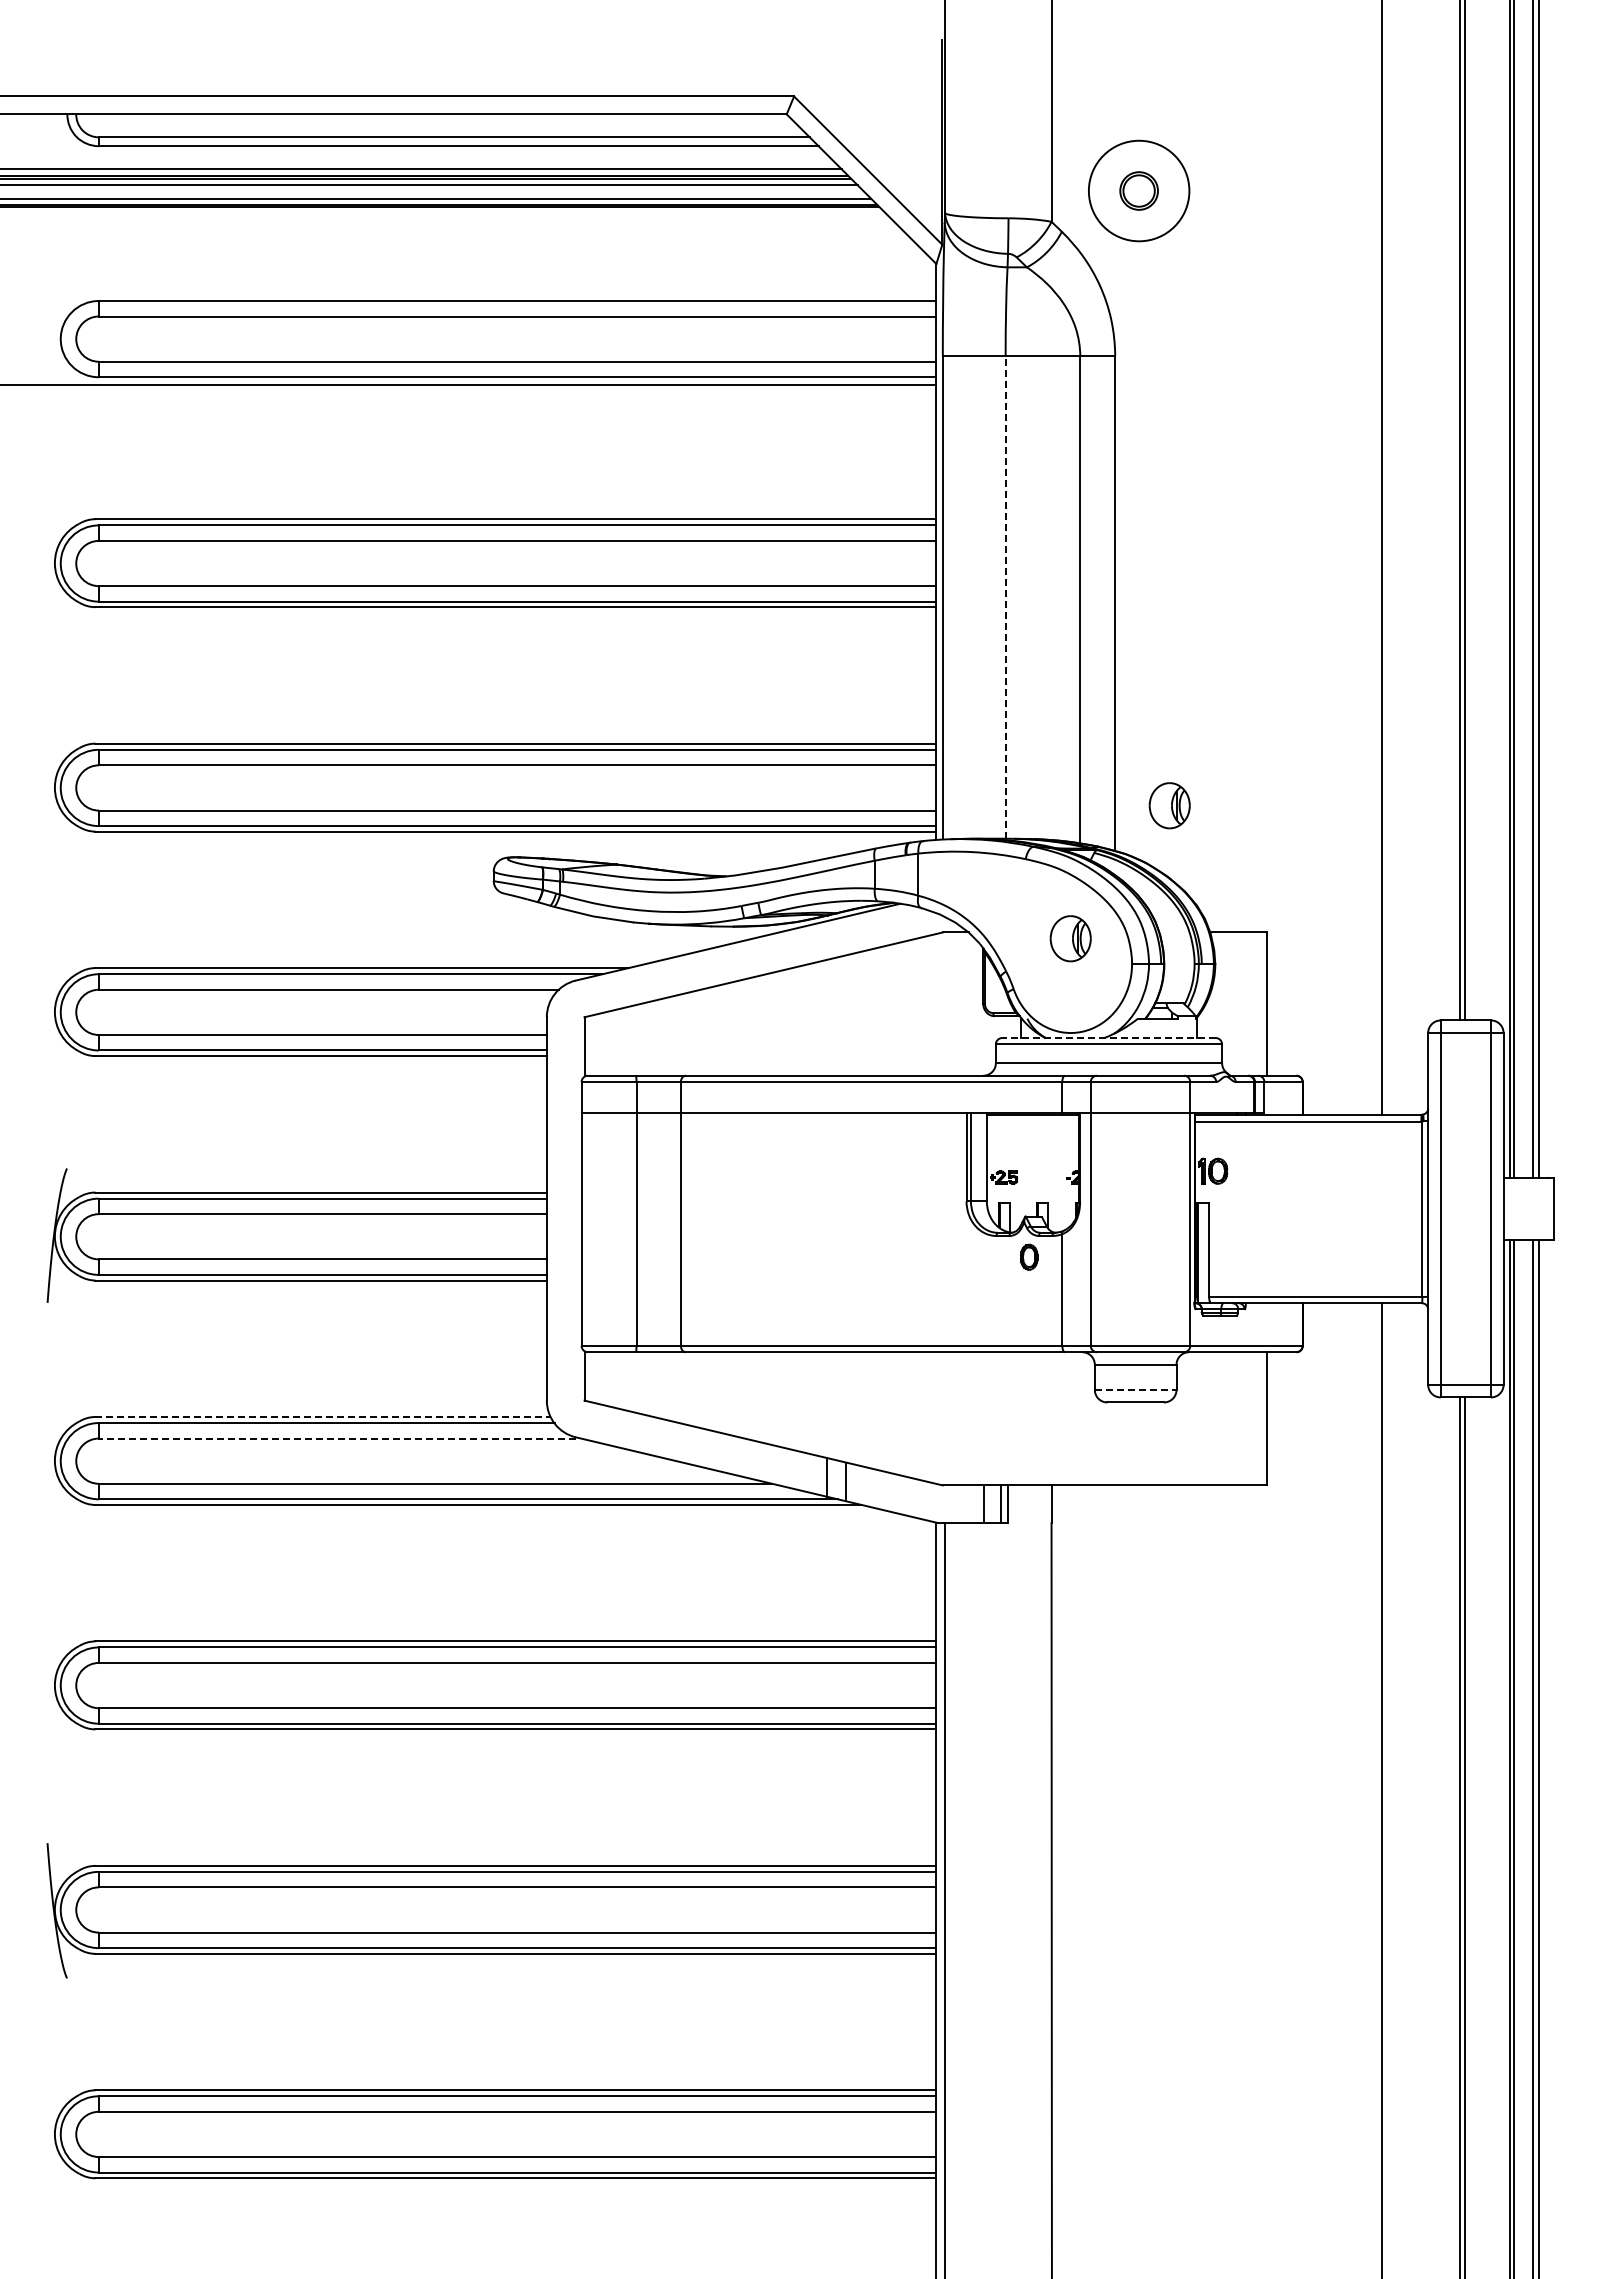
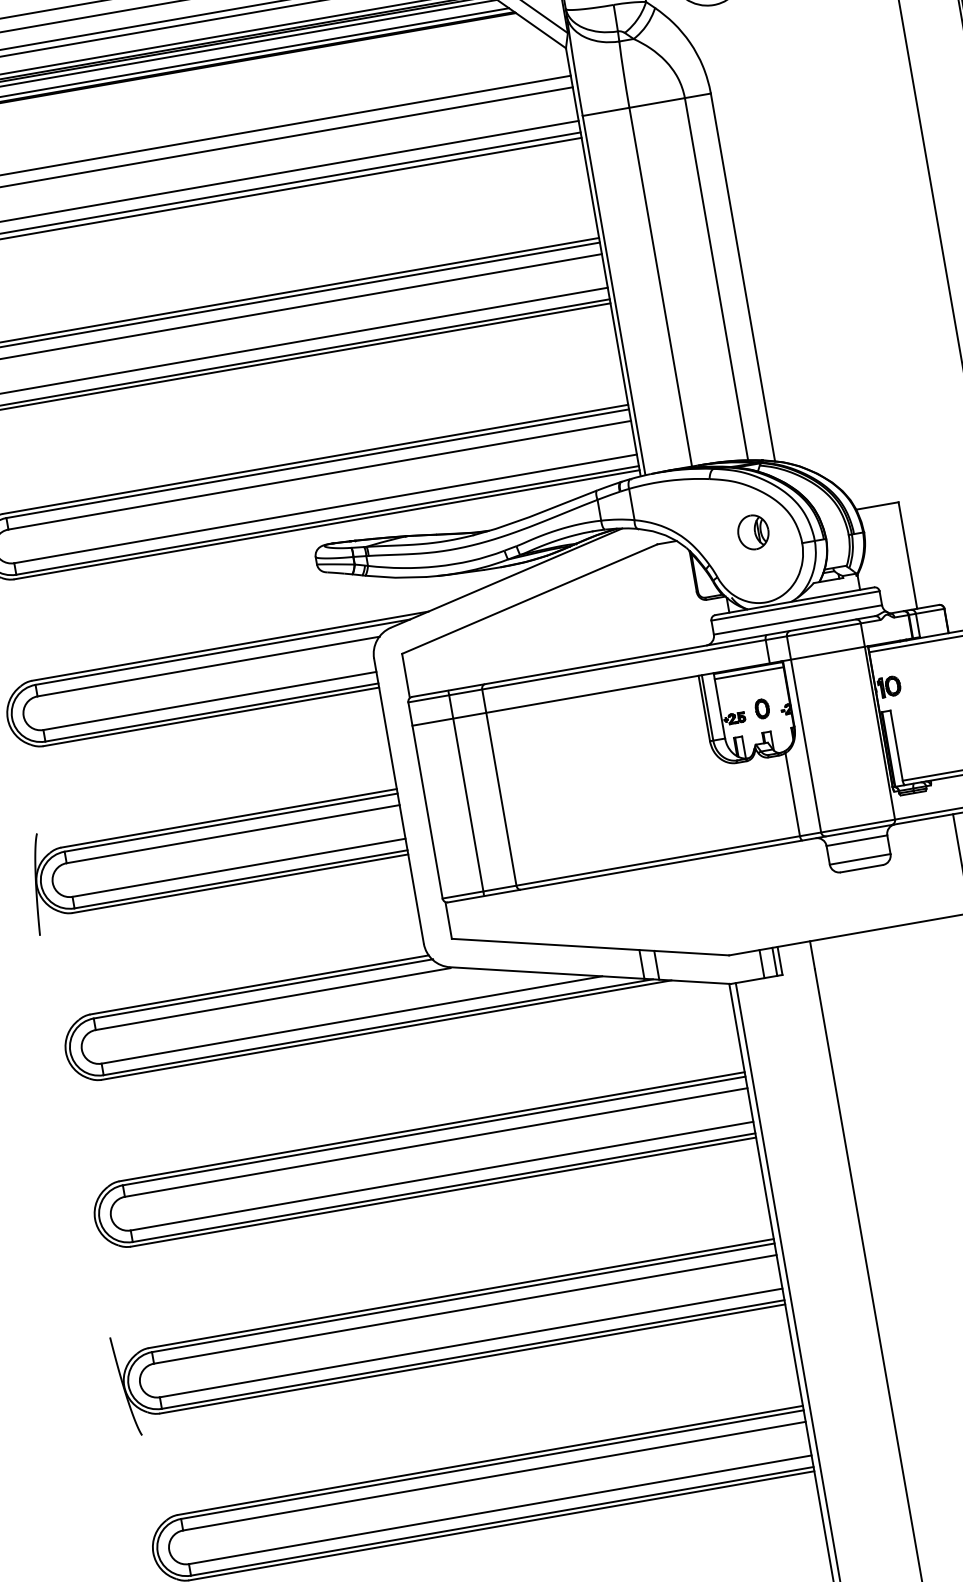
line: (1005, 597) -> (660, 287), dashed -> solid
part: (1169, 805) -> (809, 420), removed
line: (1108, 1038) -> (794, 601), dashed -> solid
line: (1032, 1121) -> (748, 673), added
part: (1029, 1256) -> (762, 708), moved
line: (1135, 1389) -> (860, 859), dashed -> solid
line: (323, 1416) -> (259, 984), dashed -> solid
line: (337, 1438) -> (273, 999), dashed -> solid

